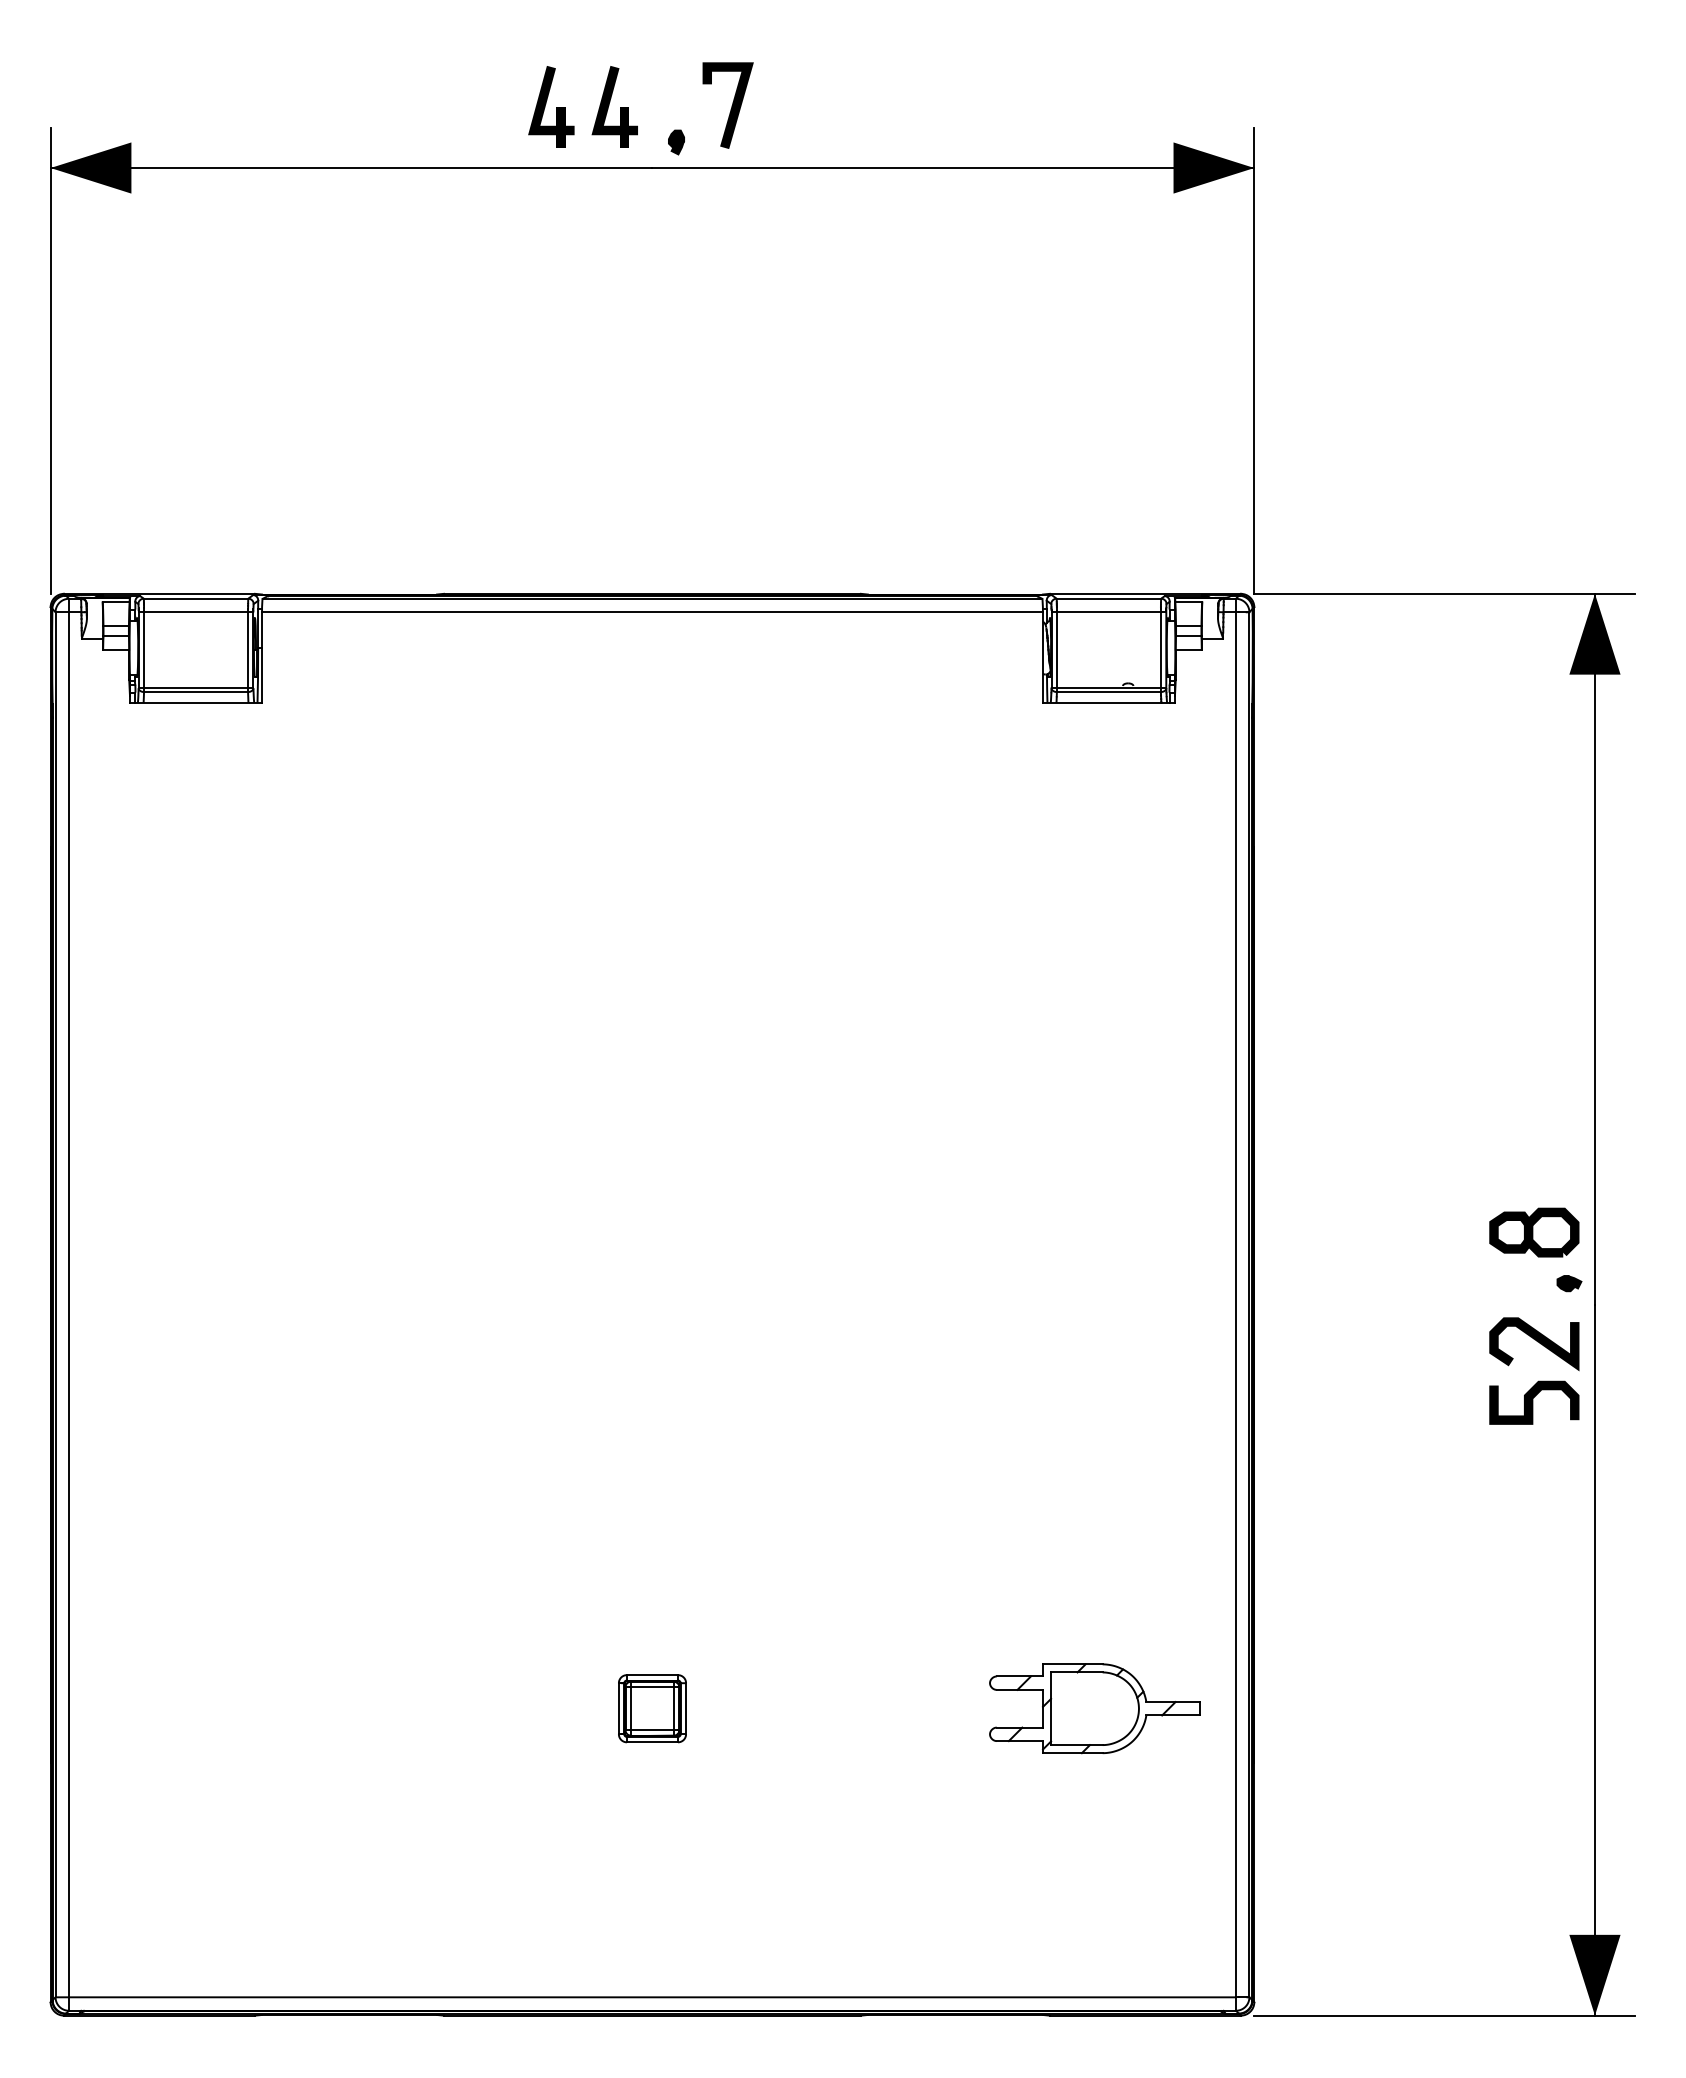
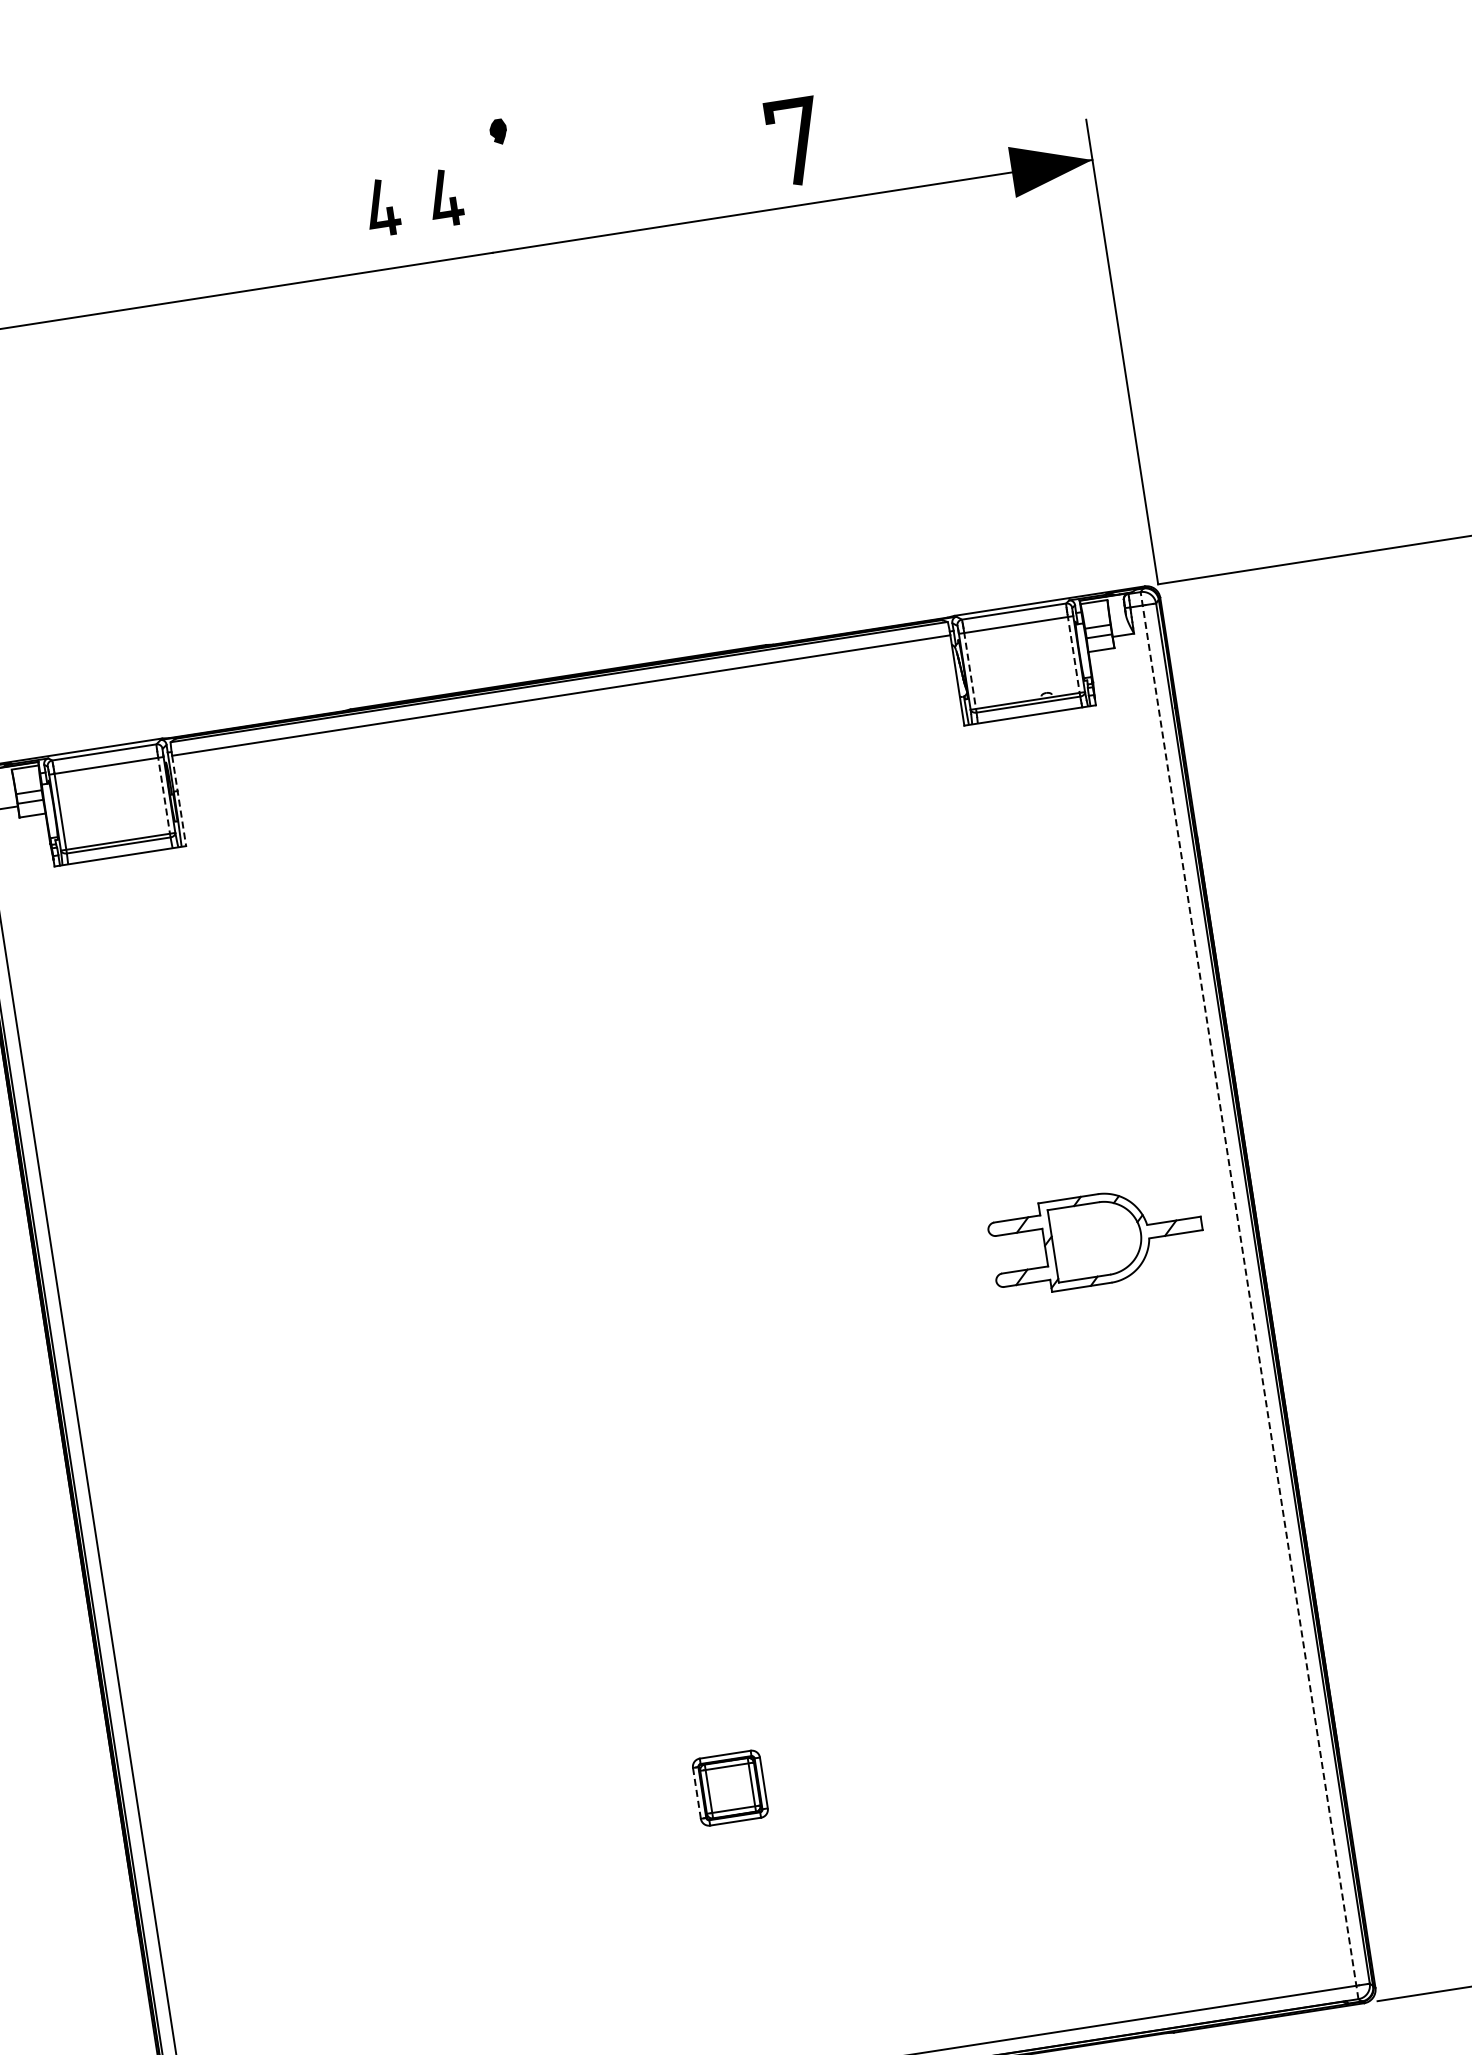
line: (731, 105) -> (798, 141), moved
part: (551, 106) -> (382, 207), size x0.7
part: (614, 106) -> (445, 197), size x0.7
part: (676, 142) -> (498, 132), moved
line: (248, 650) -> (164, 795), solid -> dashed
line: (1056, 651) -> (969, 672), solid -> dashed
line: (1160, 651) -> (1073, 656), solid -> dashed
line: (262, 658) -> (179, 801), solid -> dashed
line: (1235, 1304) -> (1249, 1295), solid -> dashed
line: (618, 1708) -> (696, 1793), solid -> dashed
part: (1094, 1708) -> (1096, 1239), moved

